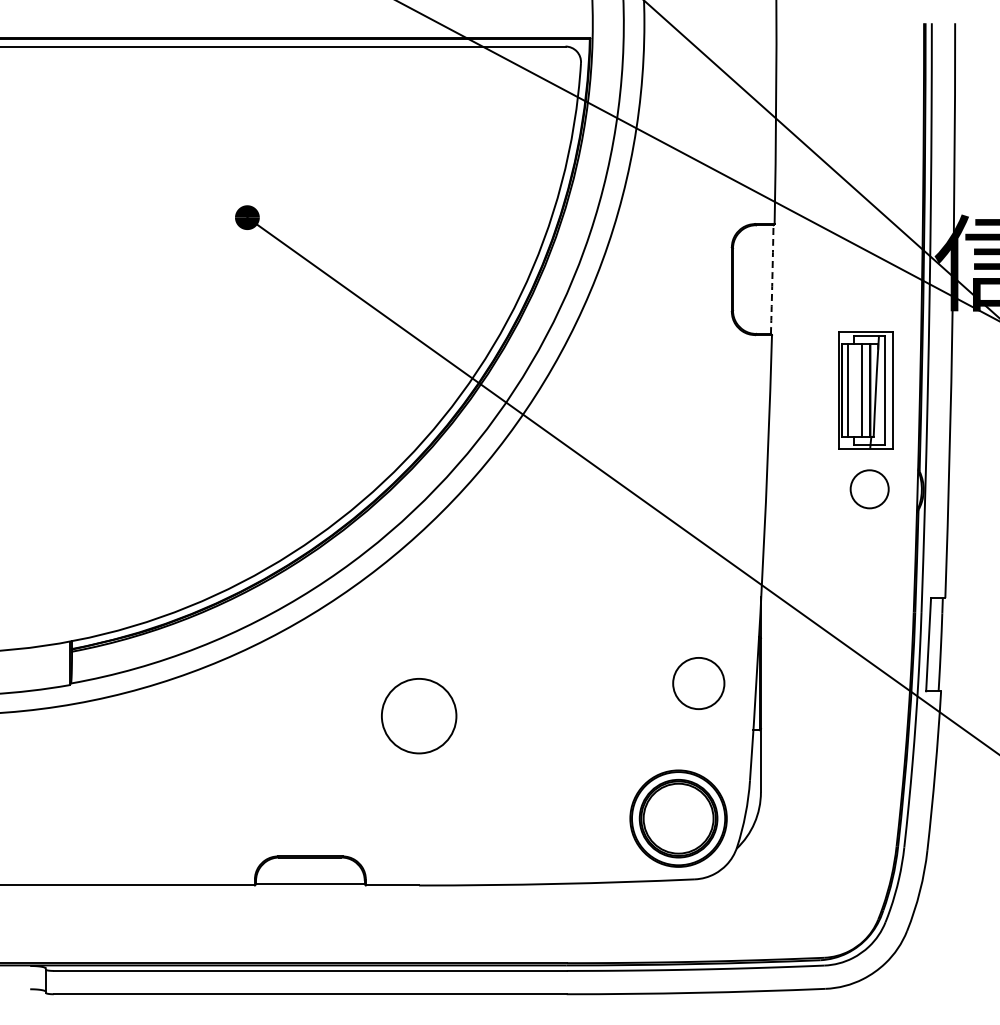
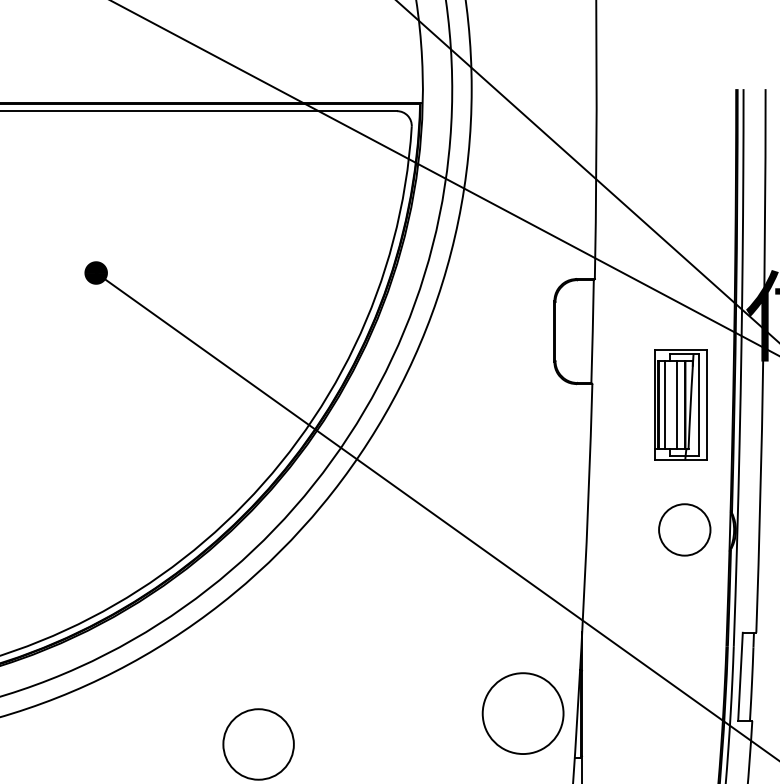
arc: (772, 279) -> (592, 331), dashed -> solid
part: (865, 390) -> (680, 405), moved
circle: (869, 489) -> (684, 530), size x1.43
circle: (698, 683) -> (522, 713), size x1.67

